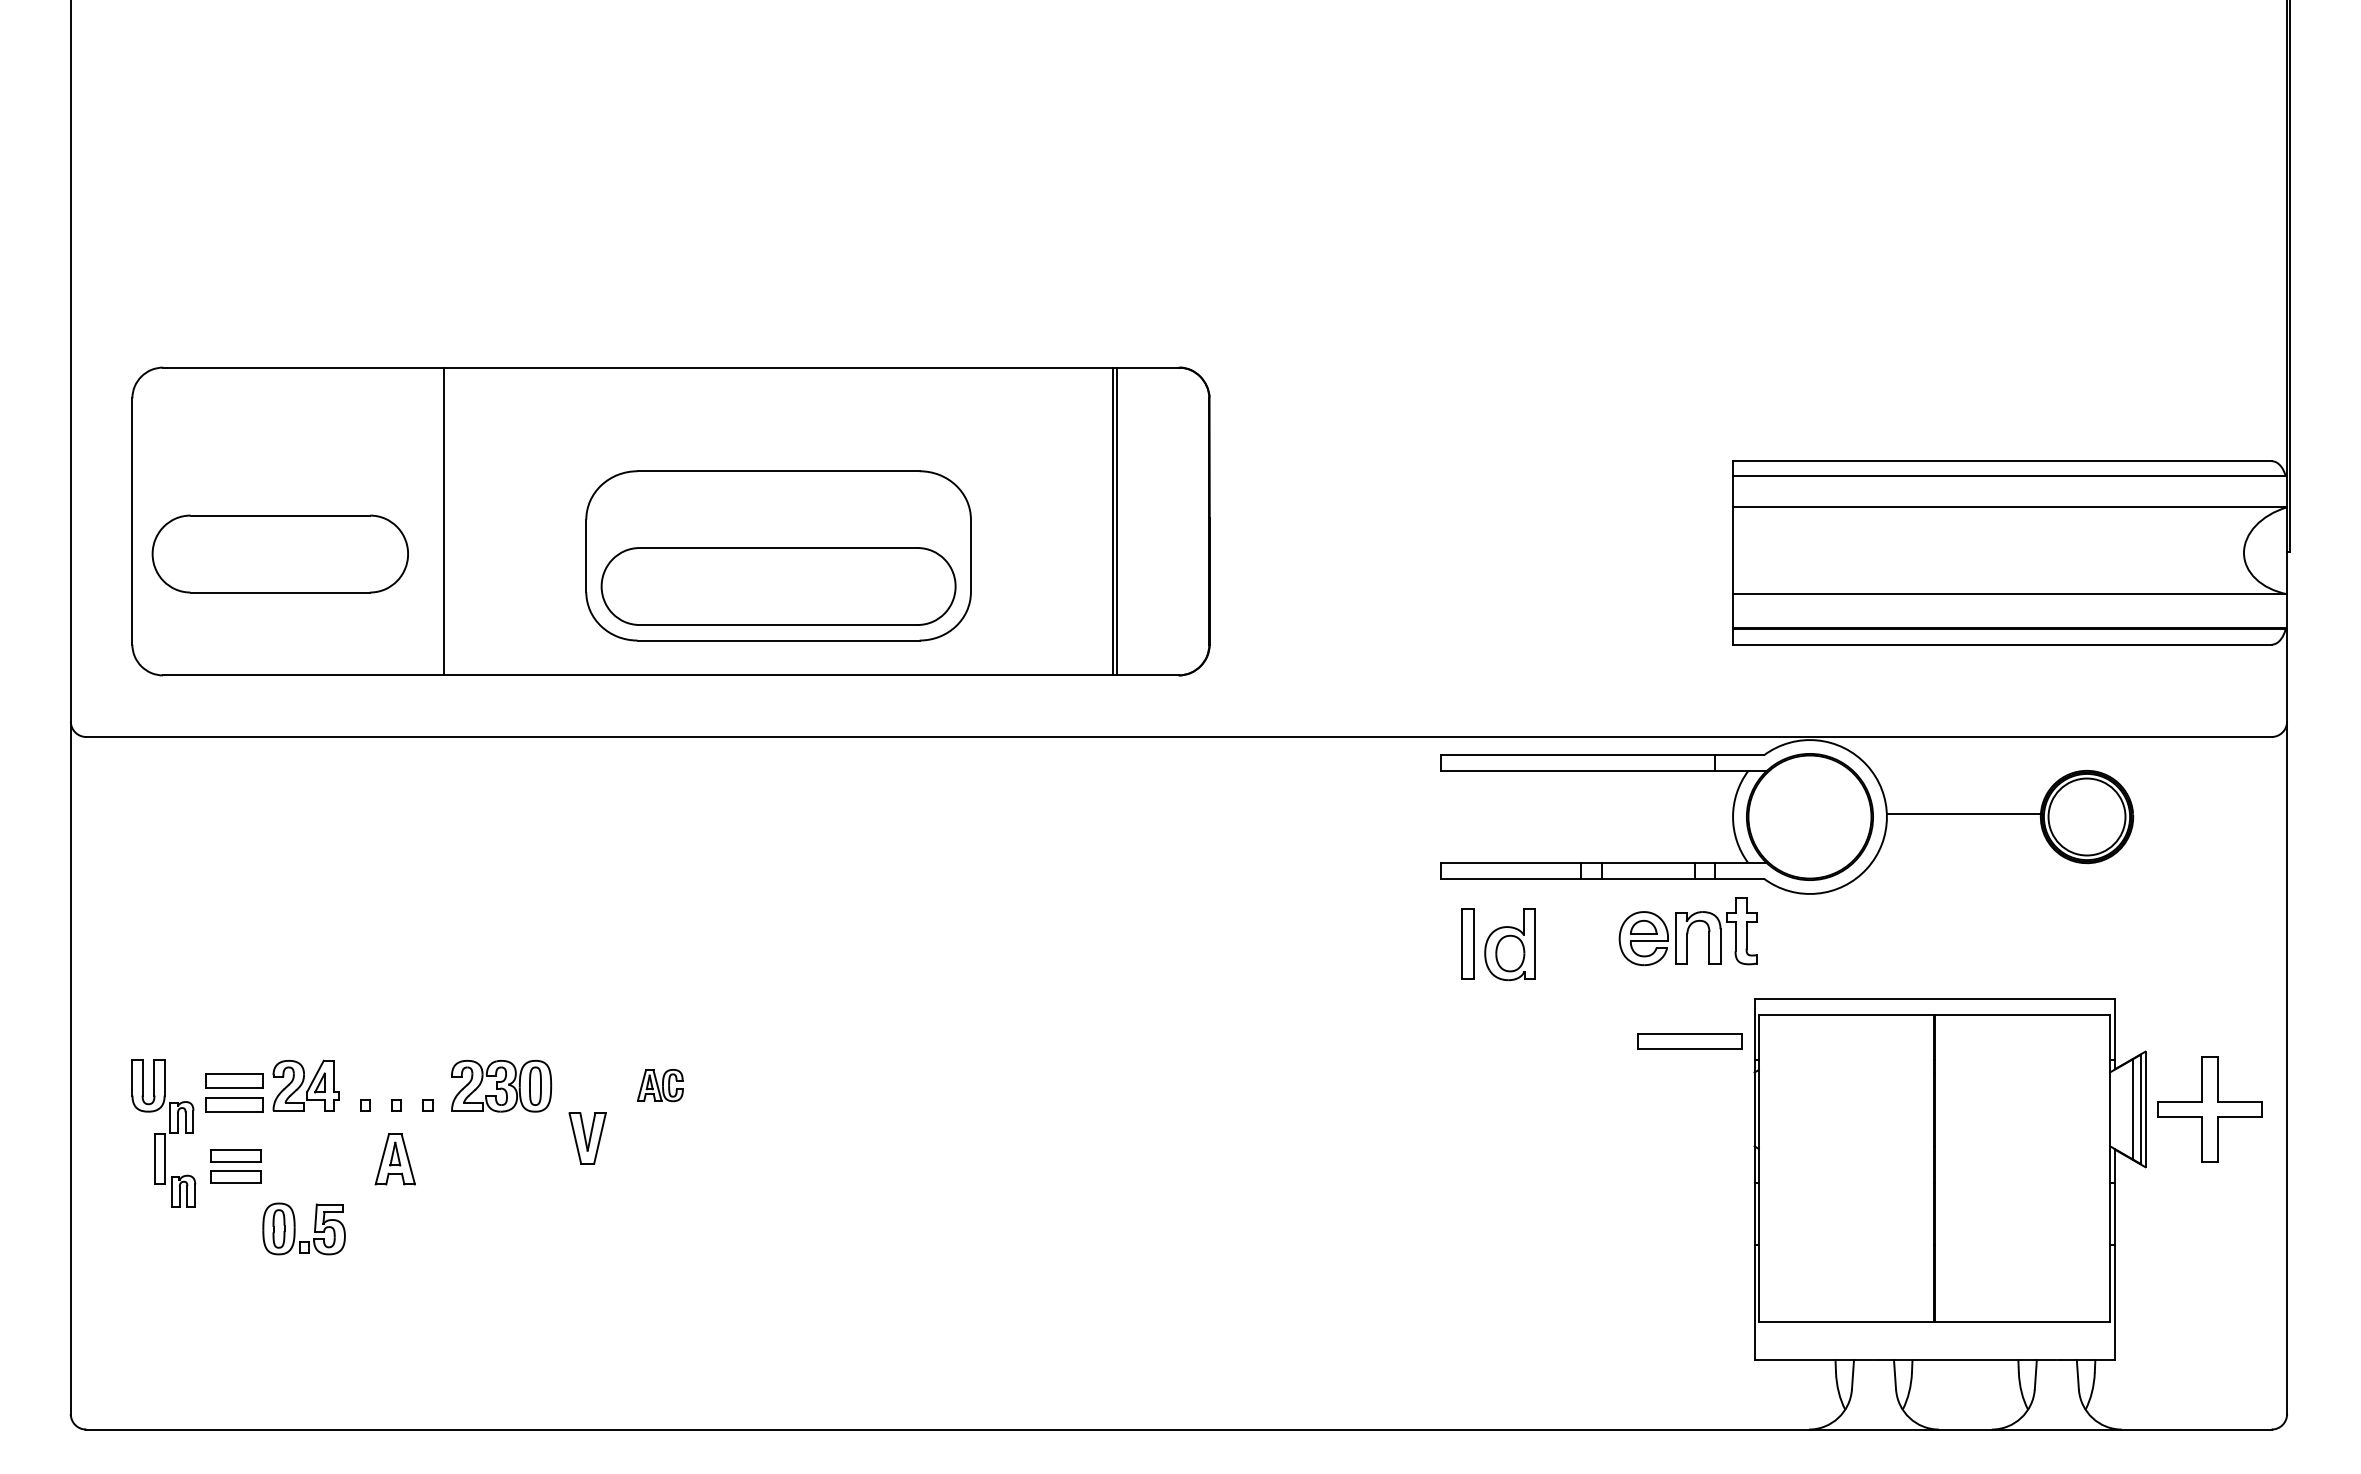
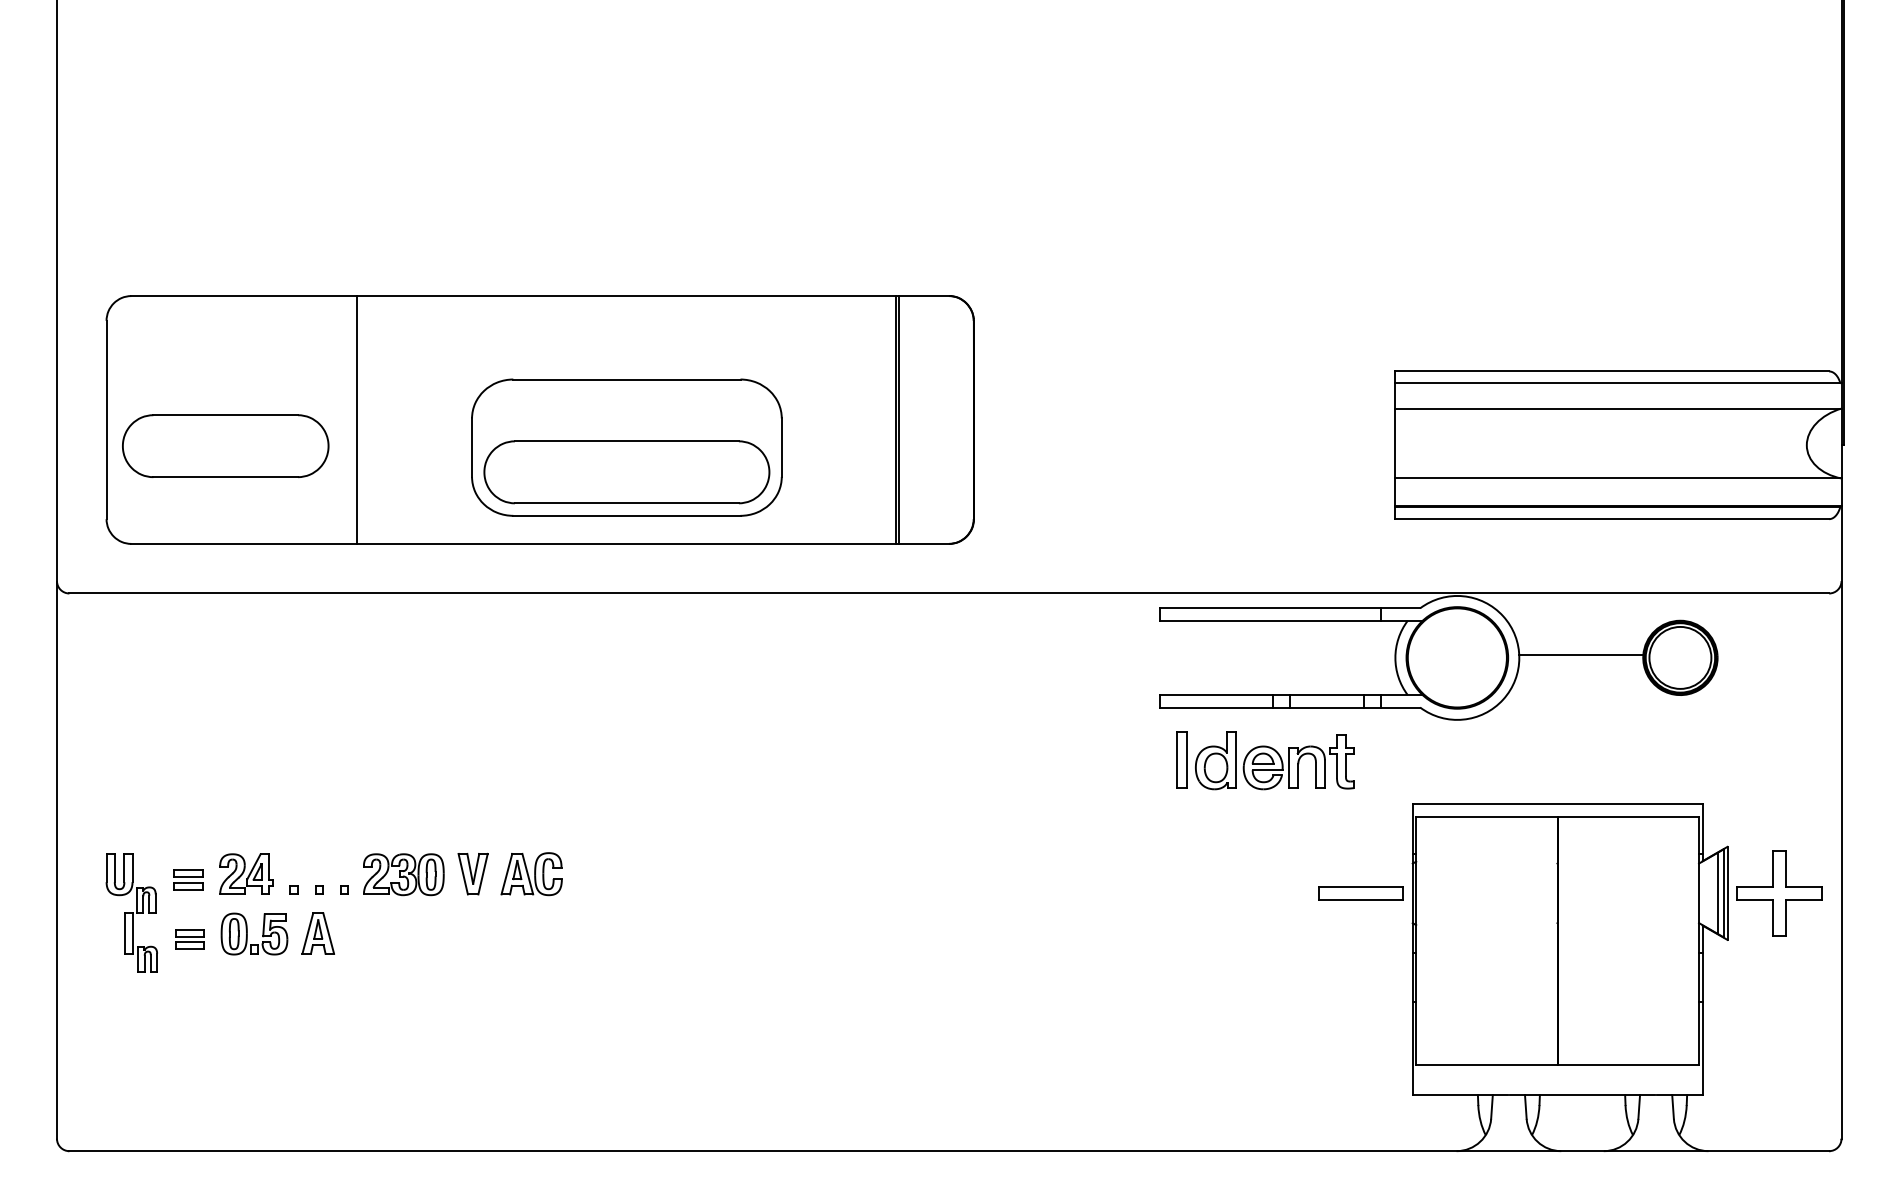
part: (1687, 931) -> (1298, 762), moved
part: (1689, 1041) -> (1360, 893), moved
part: (660, 1085) -> (531, 874), size x1.67
part: (233, 1092) -> (187, 879), size x0.62
part: (587, 1138) -> (473, 874), moved
part: (235, 1166) -> (189, 939), size x0.71
part: (295, 1228) -> (247, 933), moved

